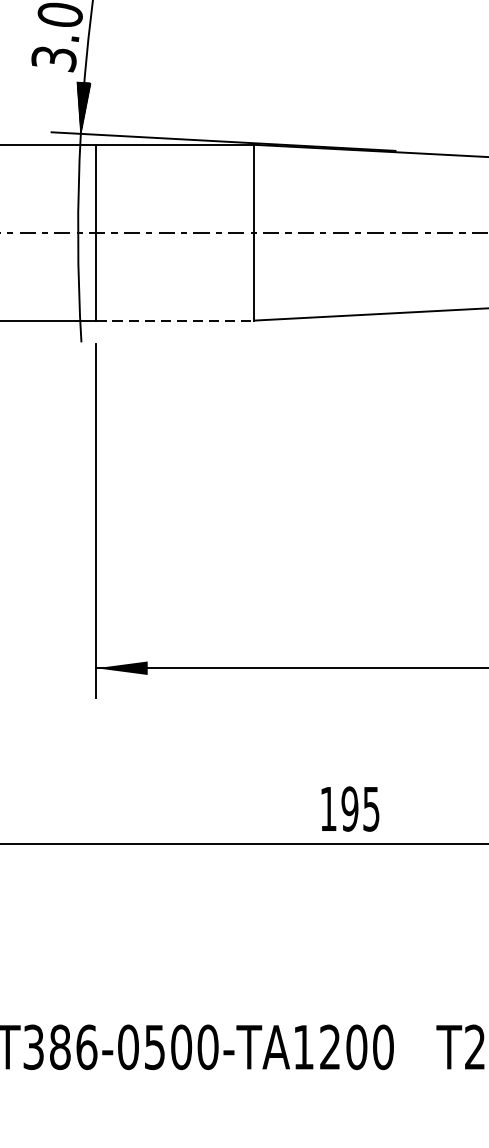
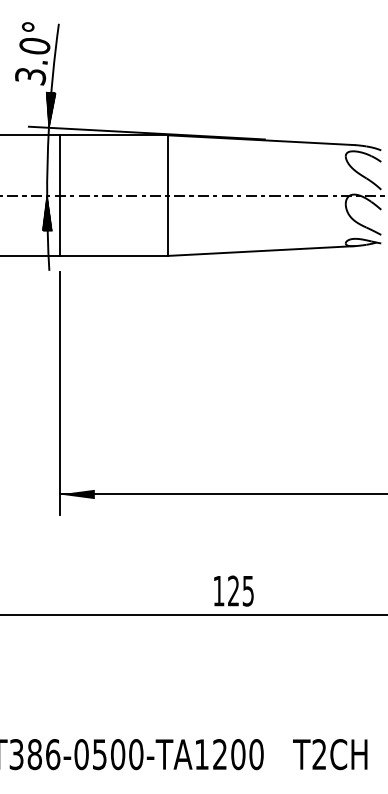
hatch: (77, 257) -> (46, 212), added
line: (176, 319) -> (114, 255), dashed -> solid
text: (349, 808) -> (233, 590), 195 -> 125

